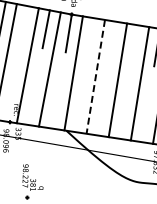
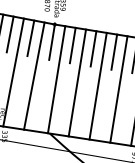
line: (23, 25) -> (9, 34), added
line: (90, 36) -> (72, 45), added
line: (112, 40) -> (93, 48), added
line: (135, 43) -> (114, 51), added
line: (95, 76) -> (77, 82), dashed -> solid

